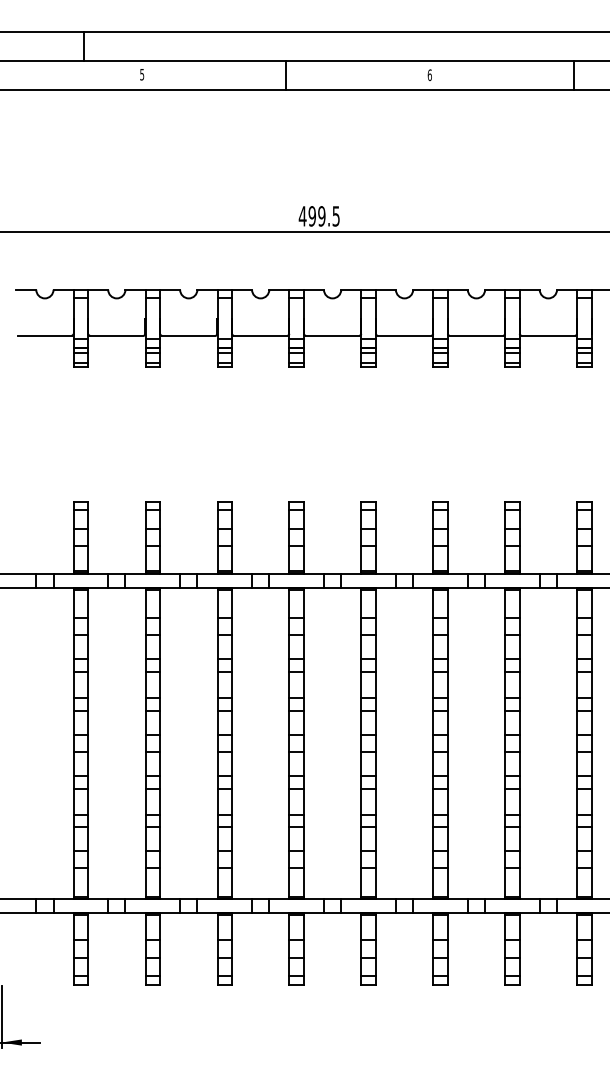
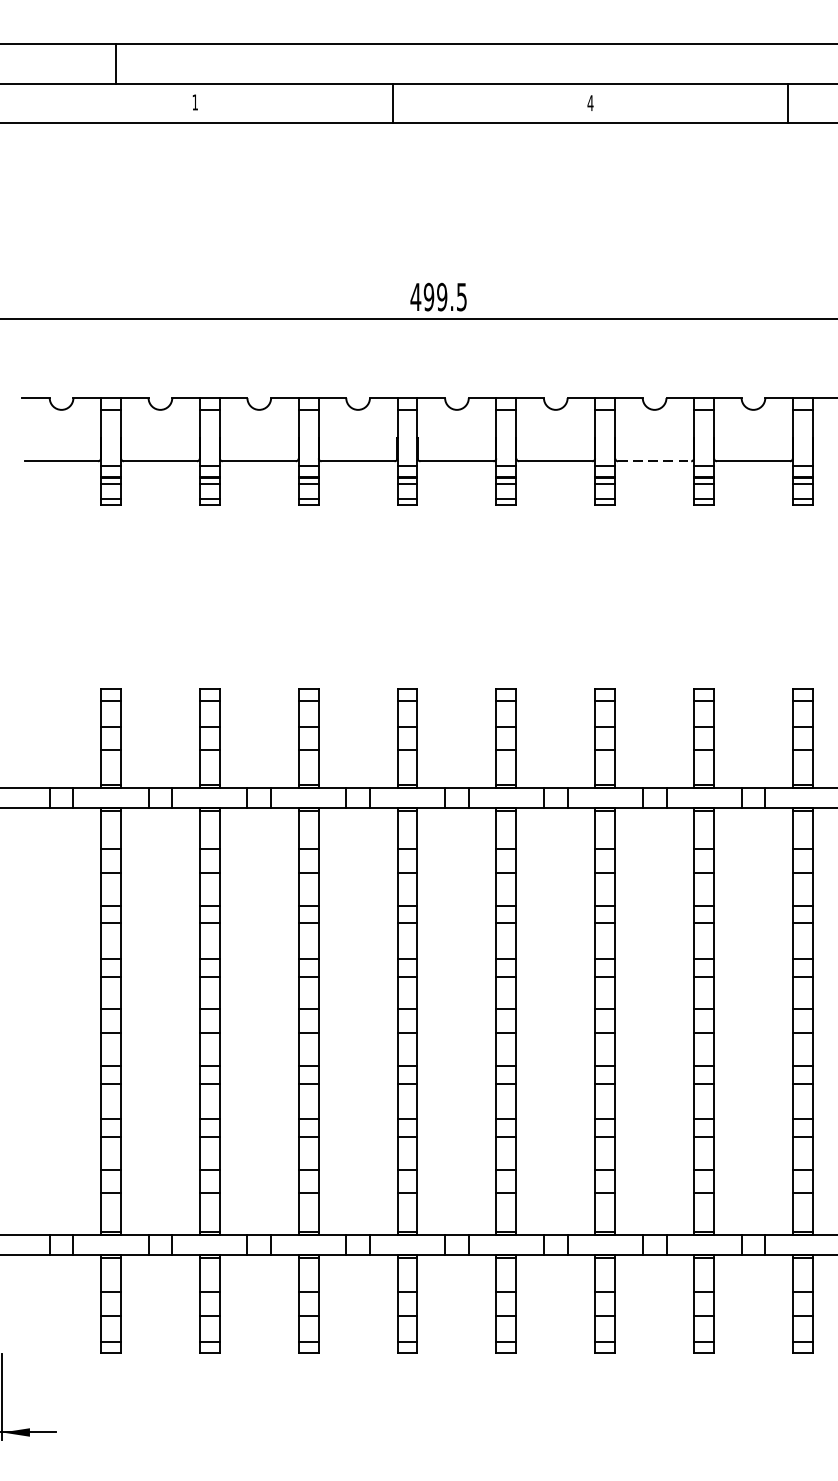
text: (142, 74) -> (195, 102), 5 -> 1
text: (429, 74) -> (590, 102), 6 -> 4
line: (476, 335) -> (654, 460), solid -> dashed

